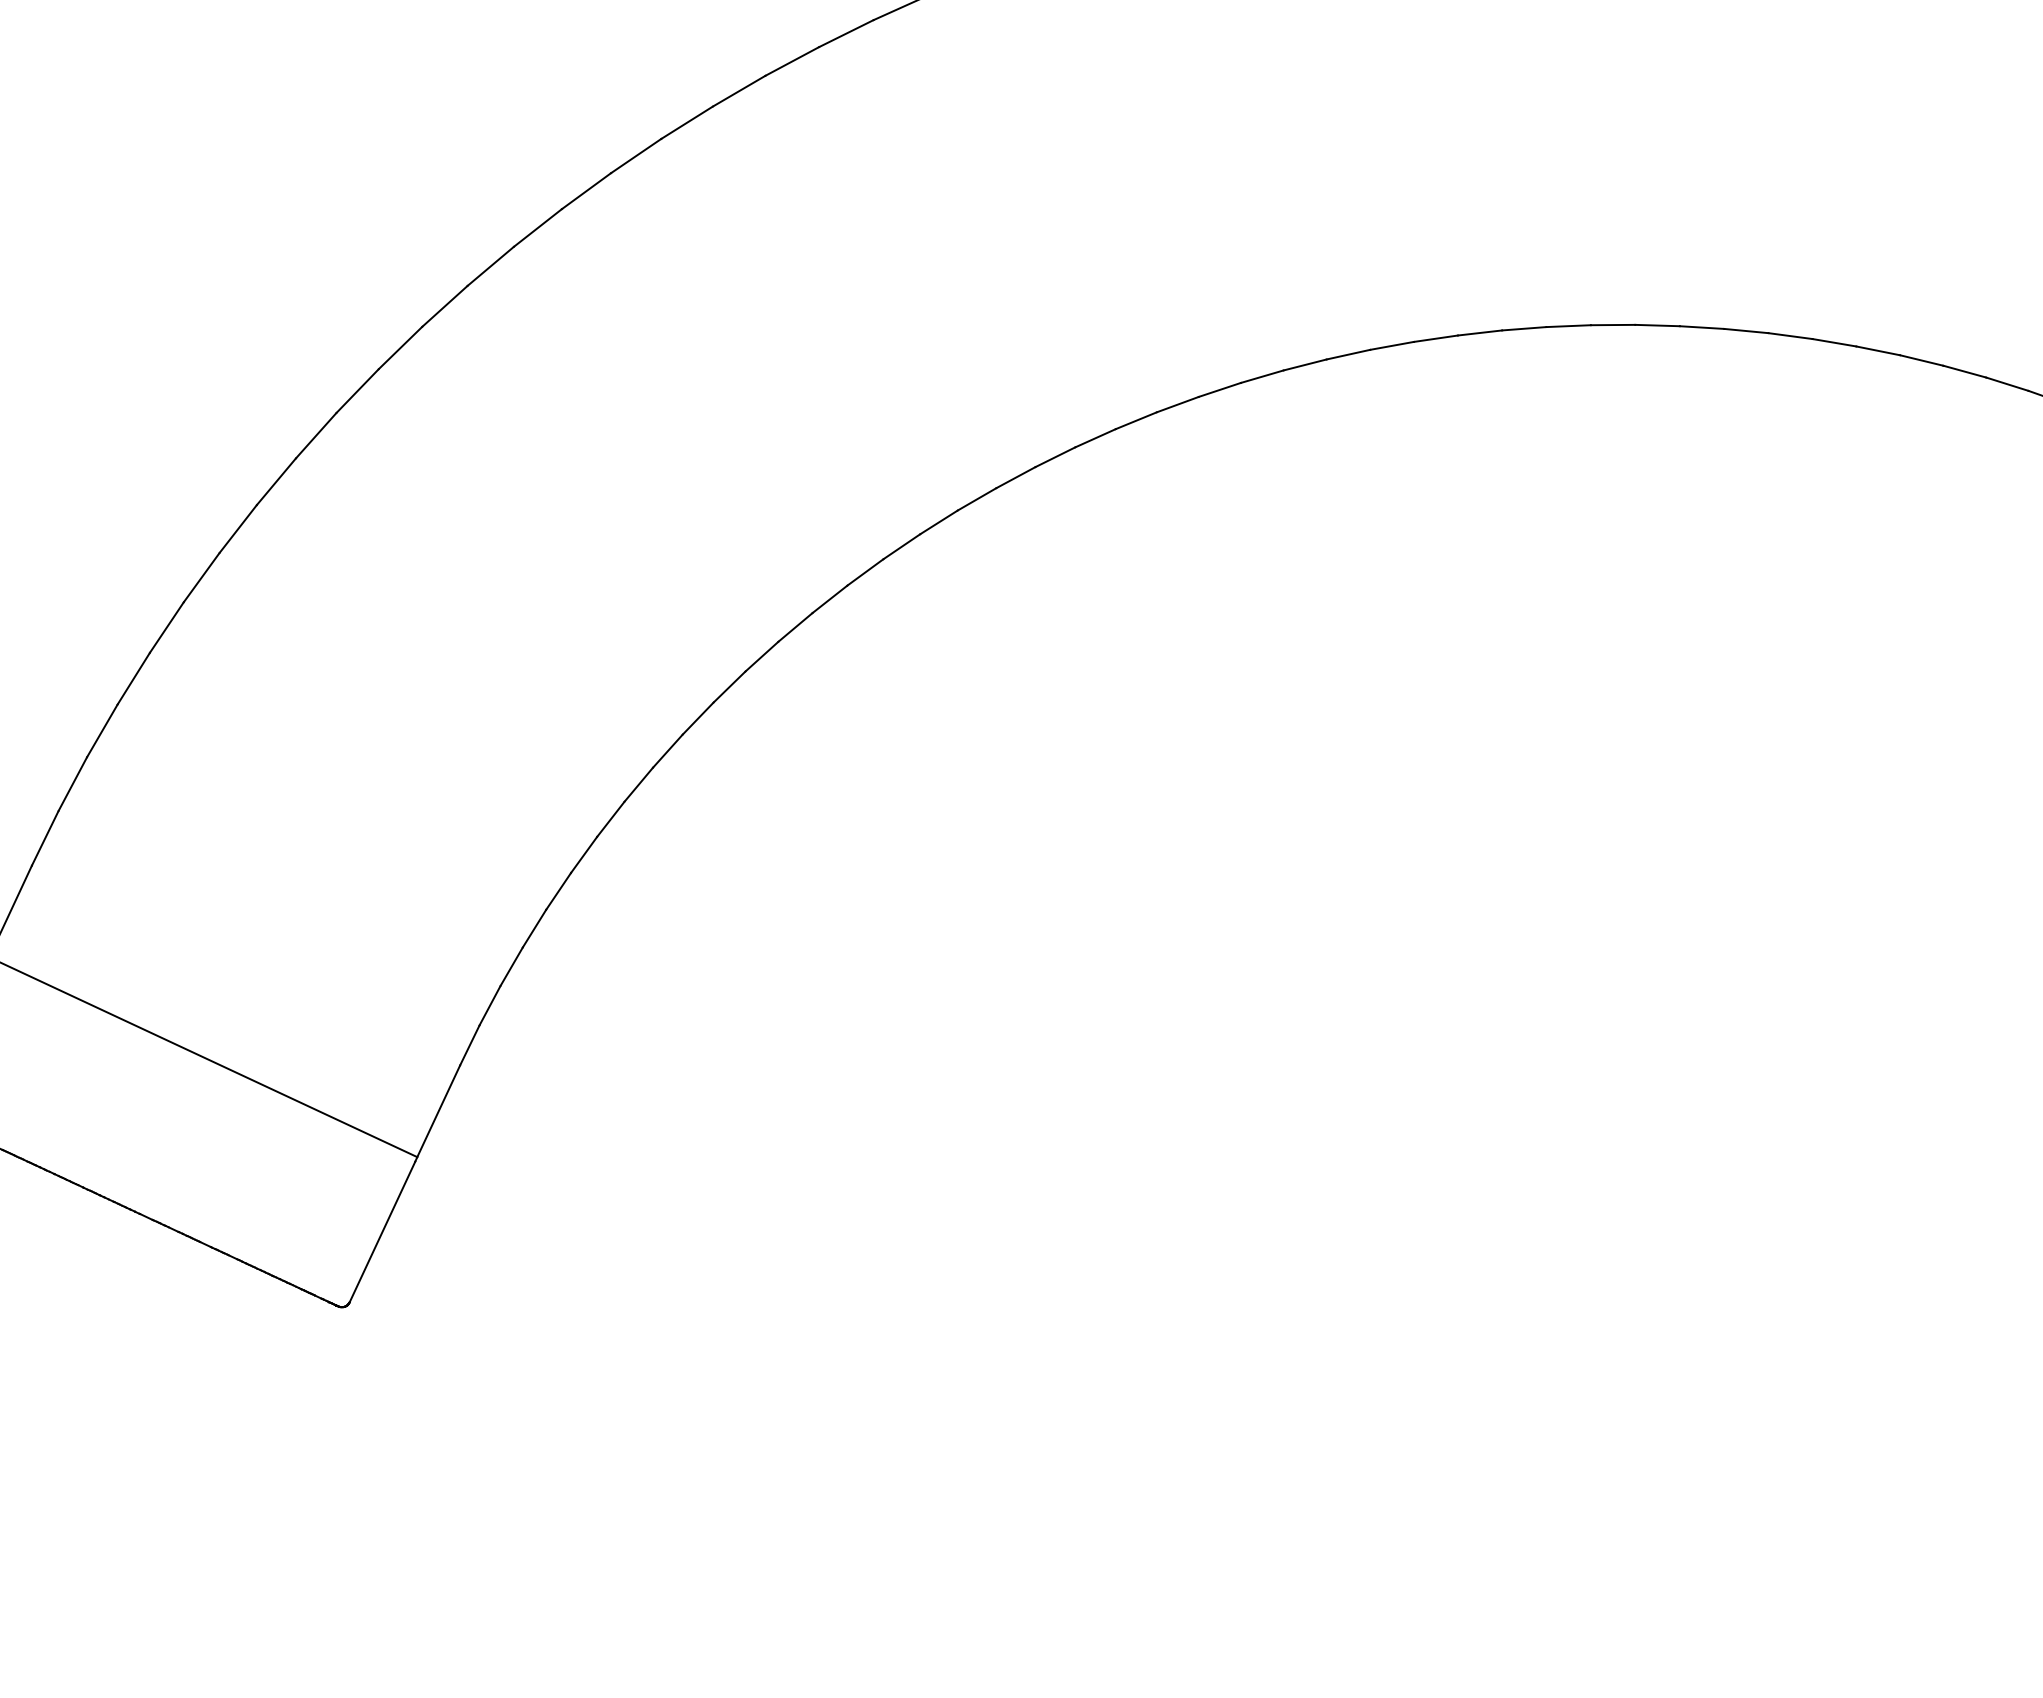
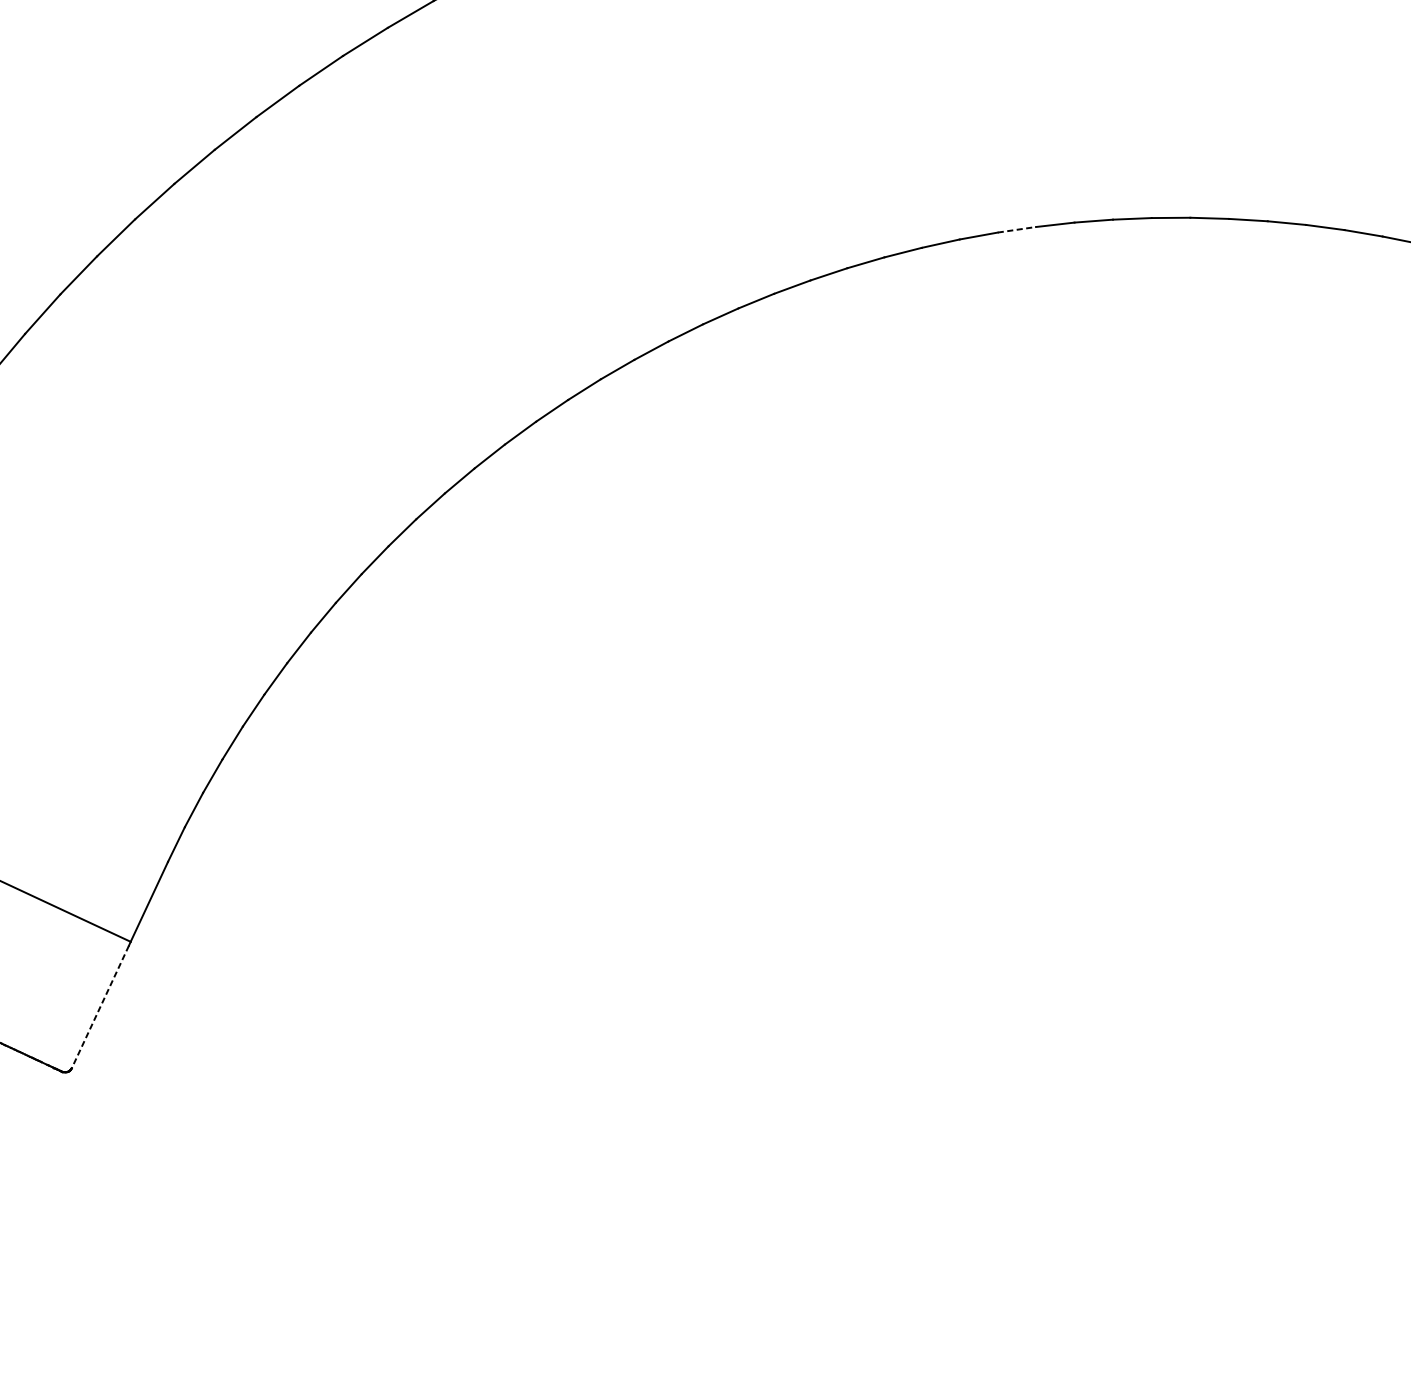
line: (1436, 338) -> (1017, 229), solid -> dashed
line: (382, 1232) -> (100, 1007), solid -> dashed

